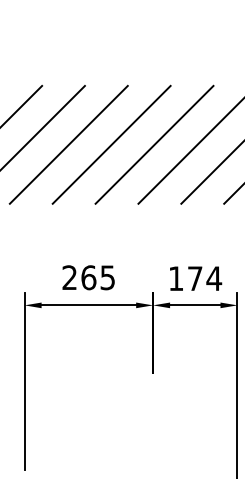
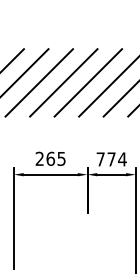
text: (175, 278) -> (100, 159), 174 -> 774

